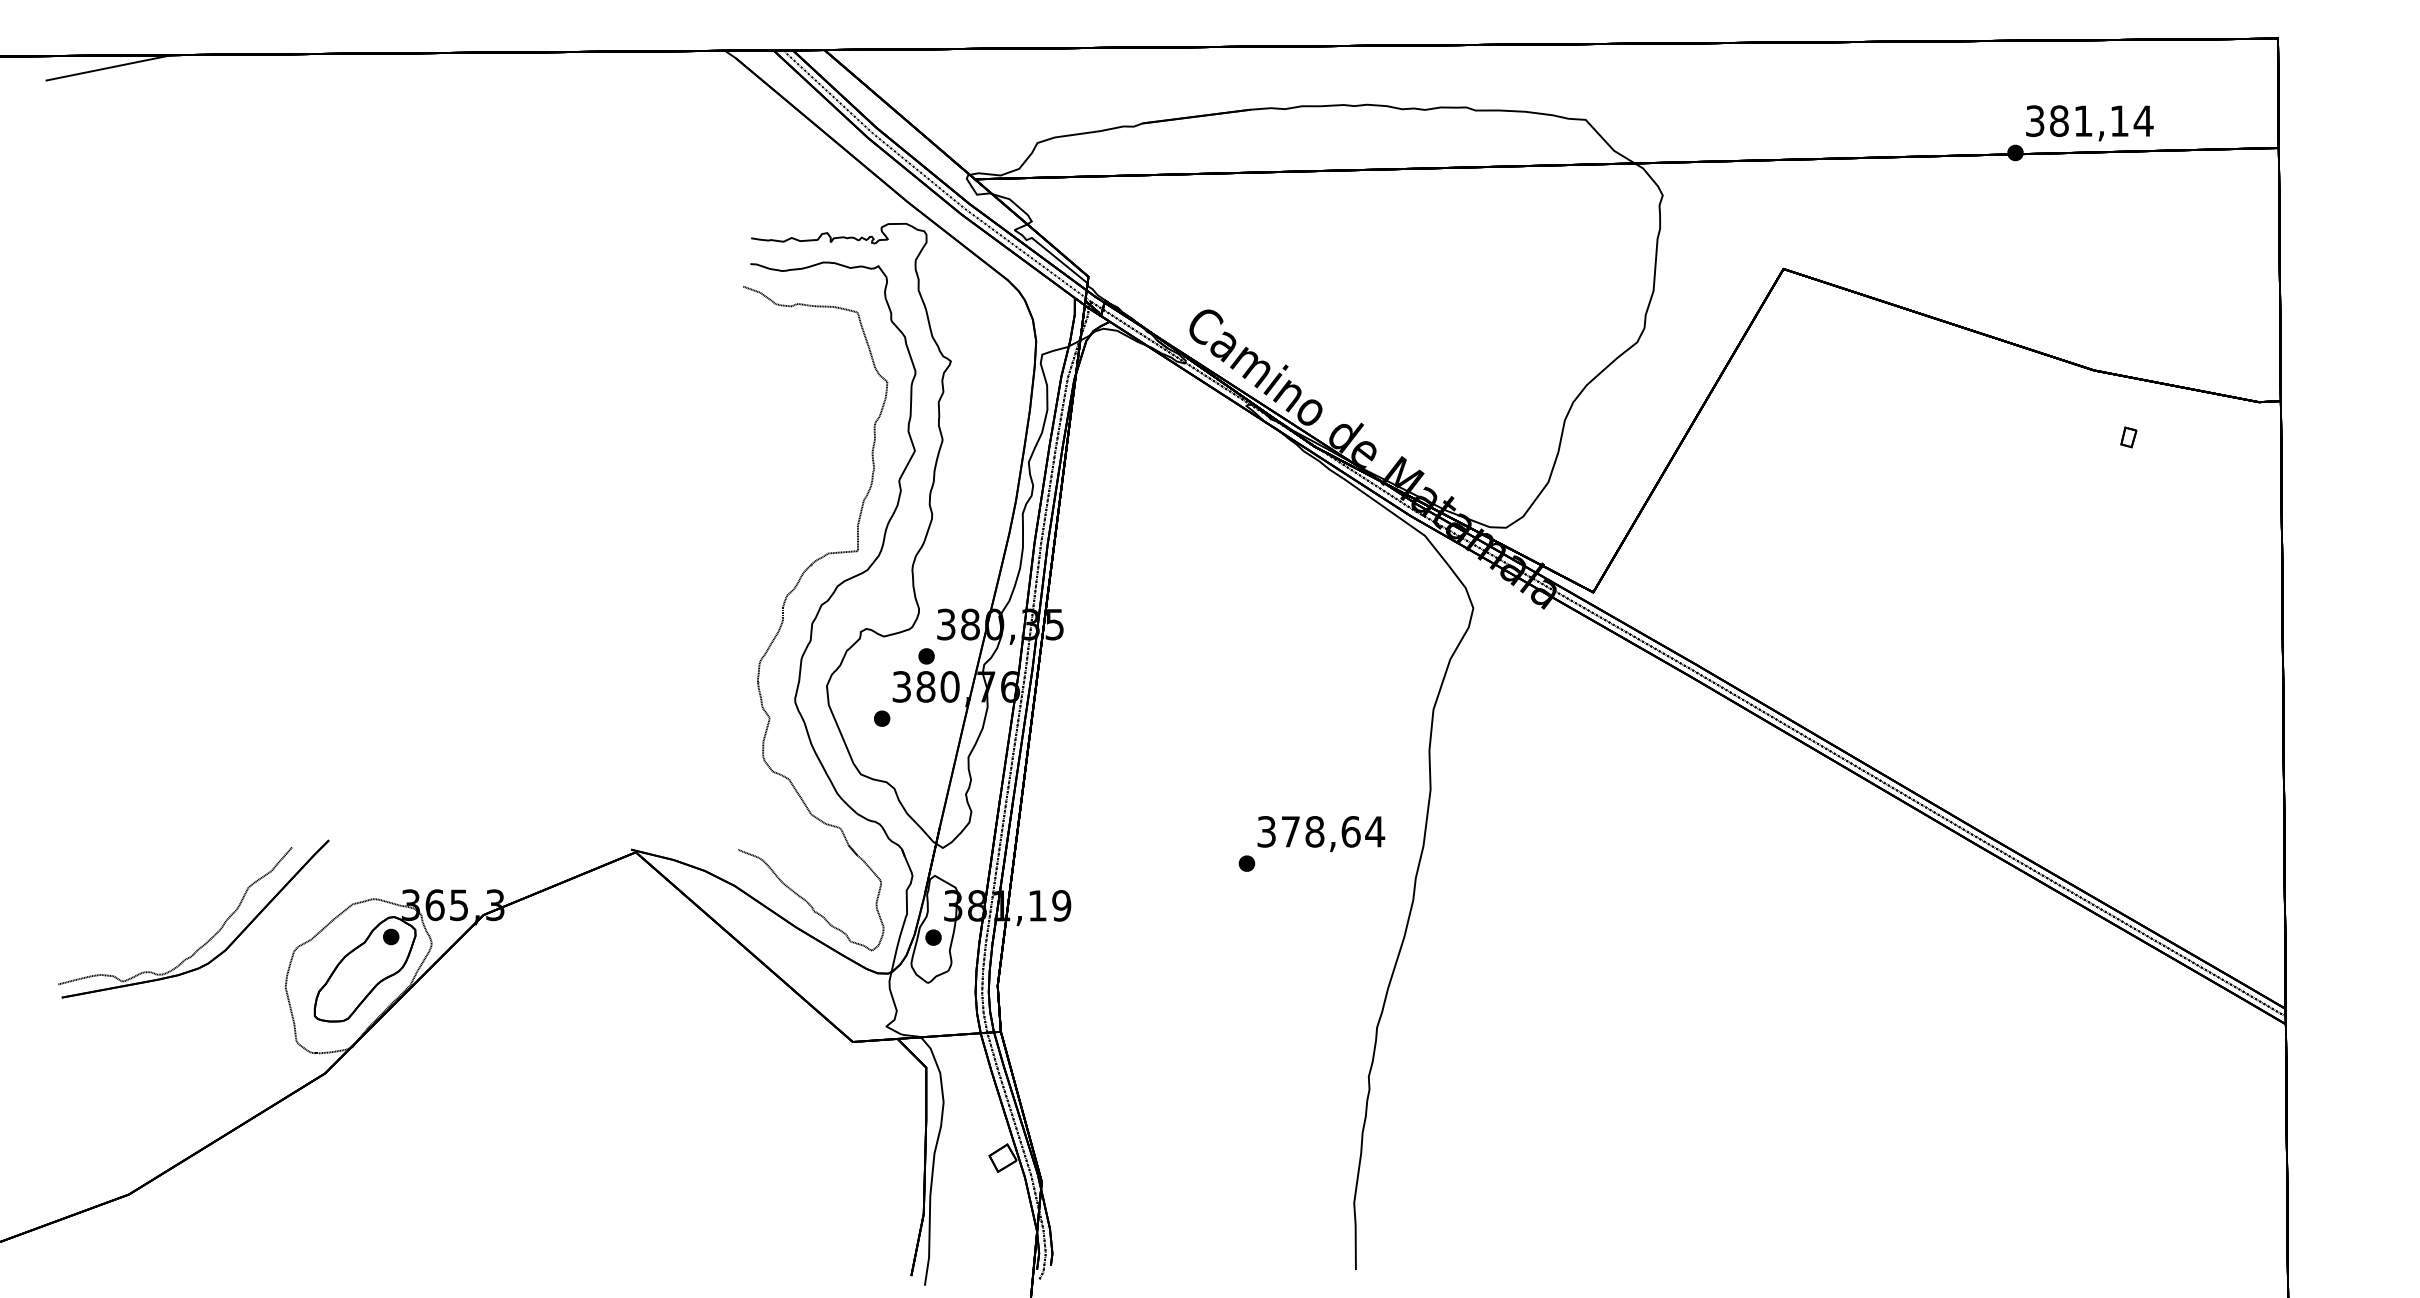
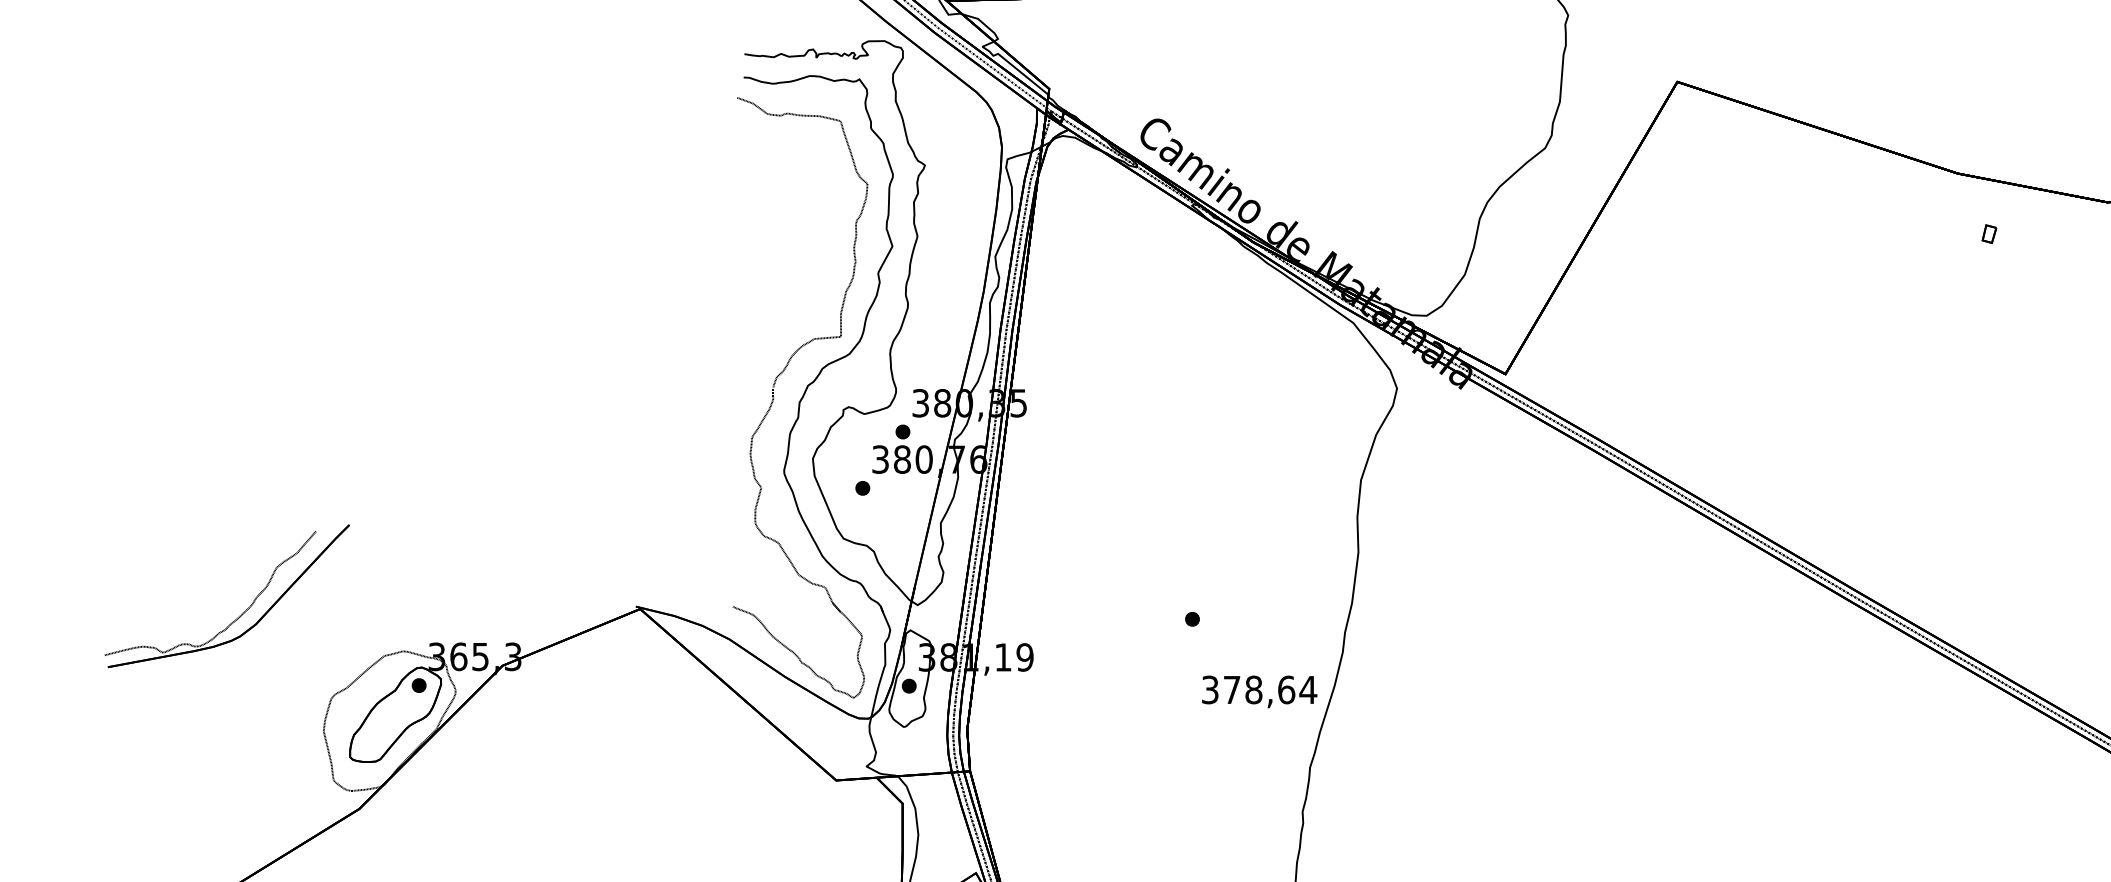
text: (1321, 833) -> (1259, 691), moved
part: (208, 939) -> (240, 614), moved

